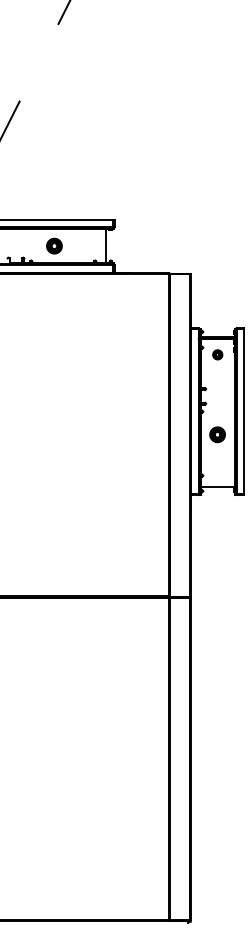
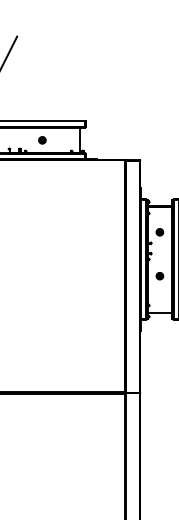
part: (54, 245) -> (42, 139), size x0.62
part: (217, 354) -> (159, 232), moved
part: (217, 434) -> (159, 275), size x0.62

